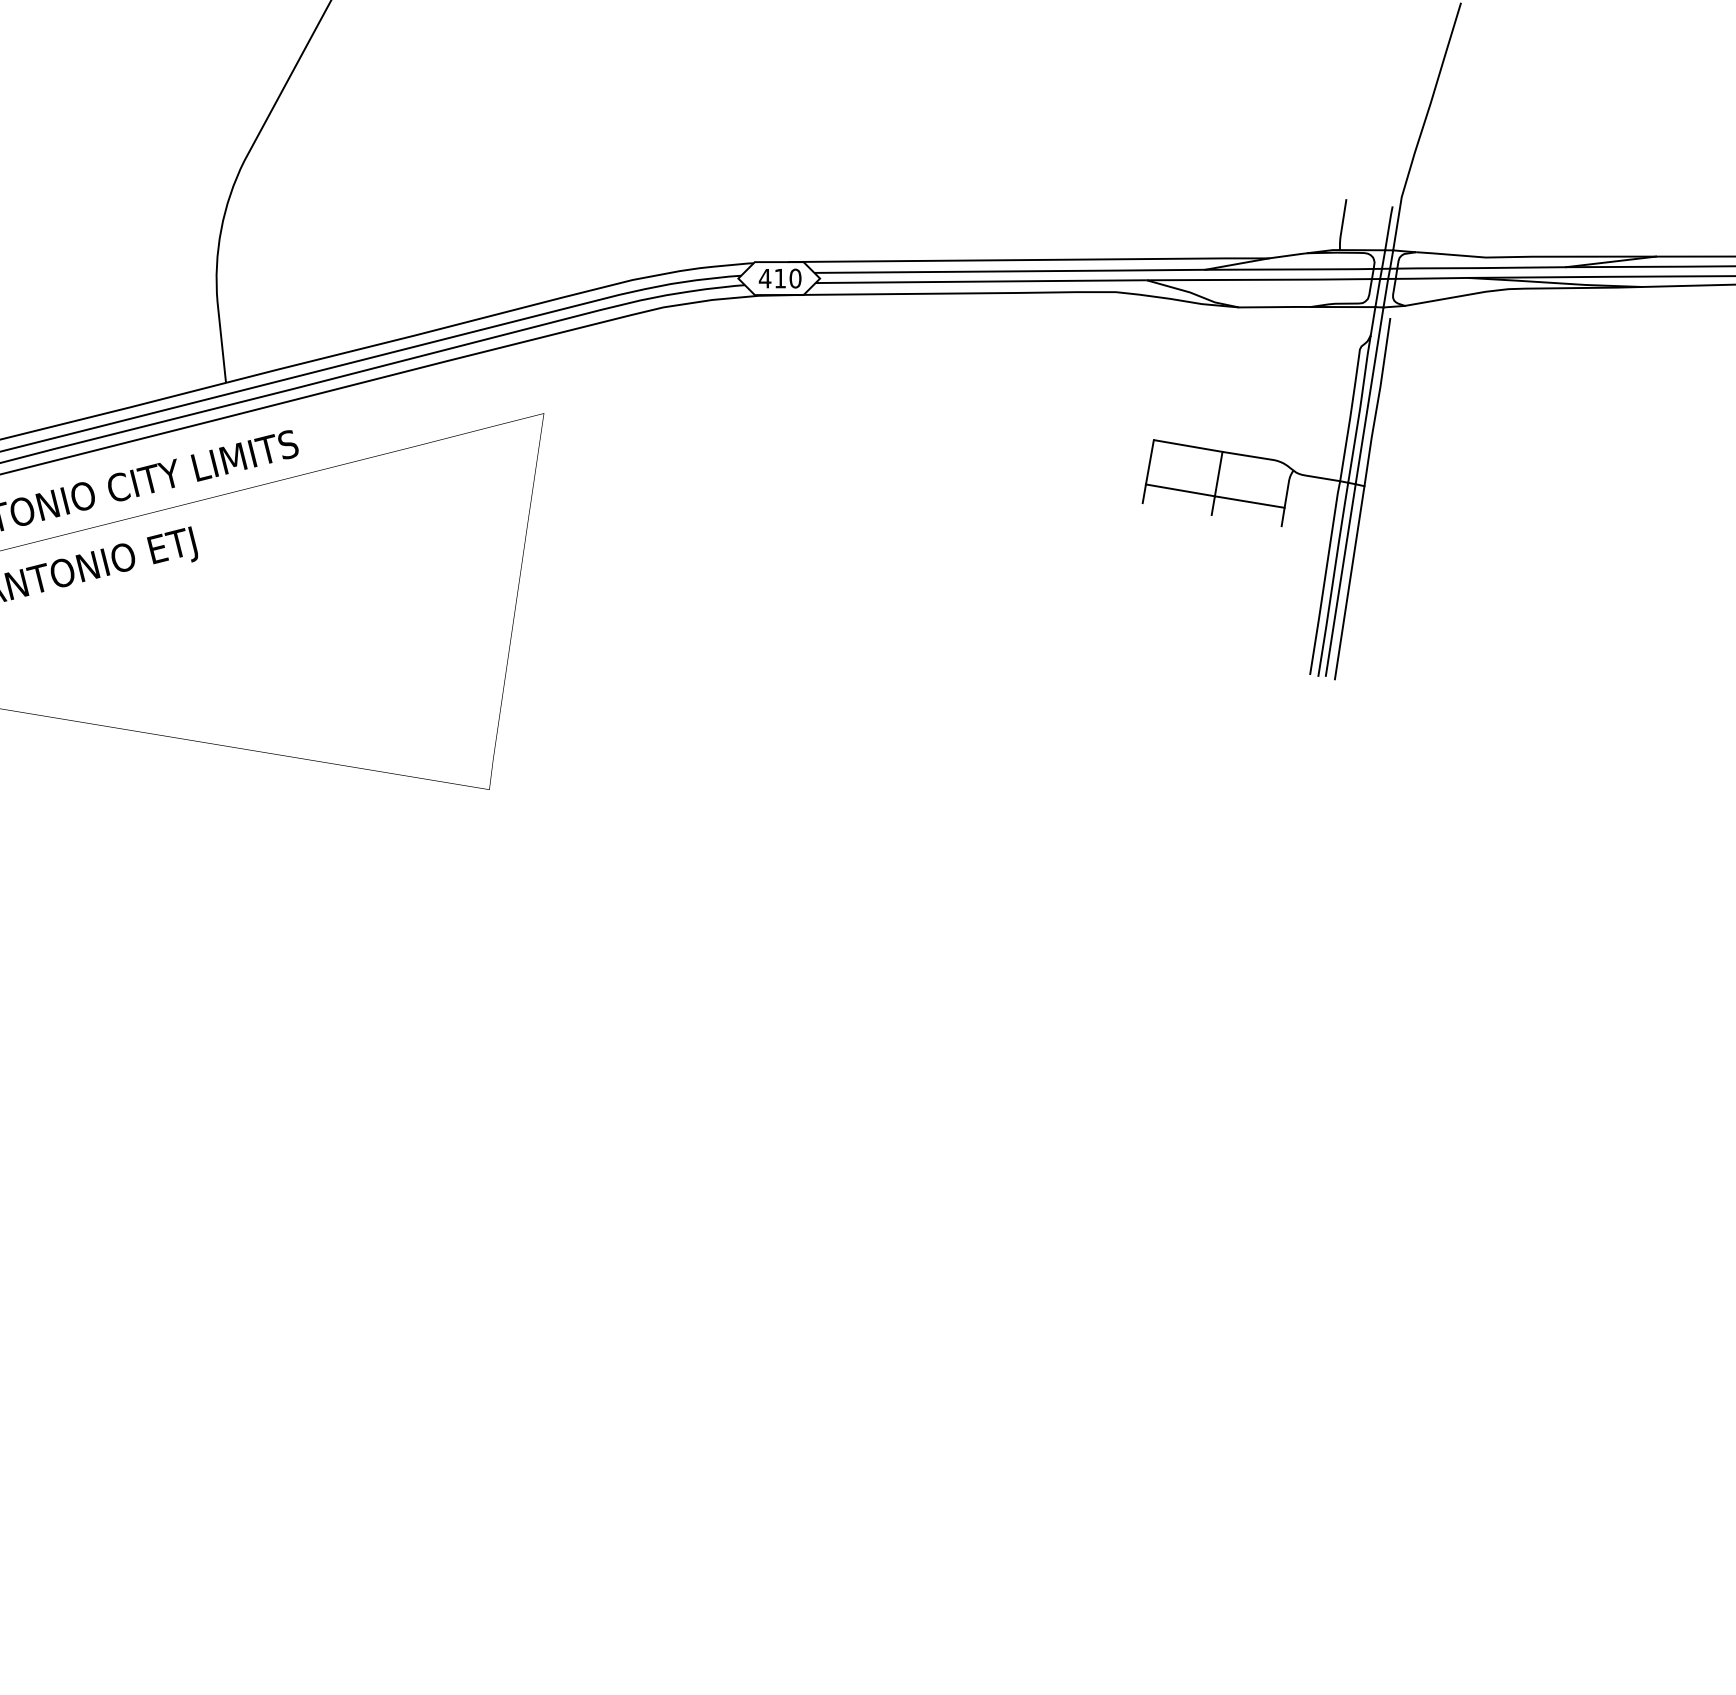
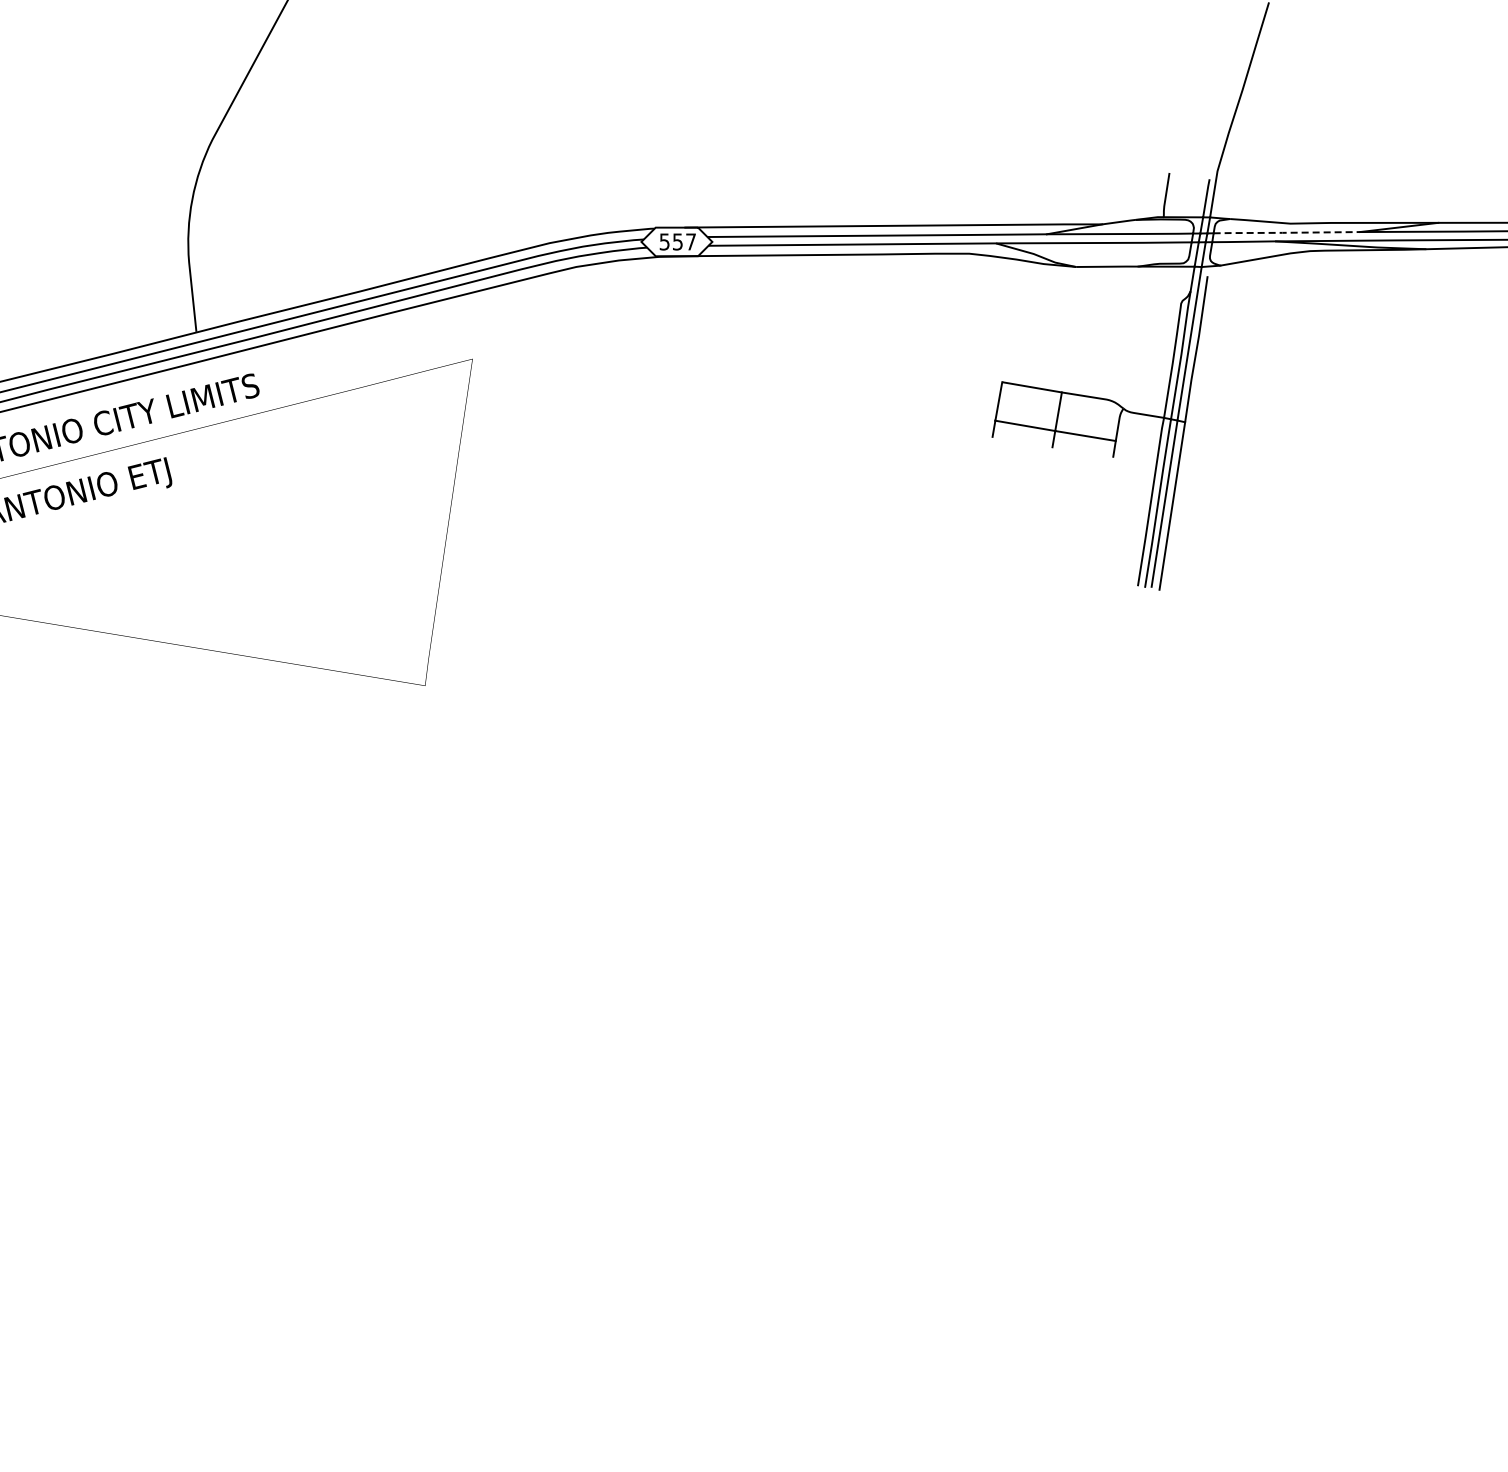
line: (1480, 267) -> (1285, 232), solid -> dashed
text: (779, 278) -> (677, 241), 410 -> 557

